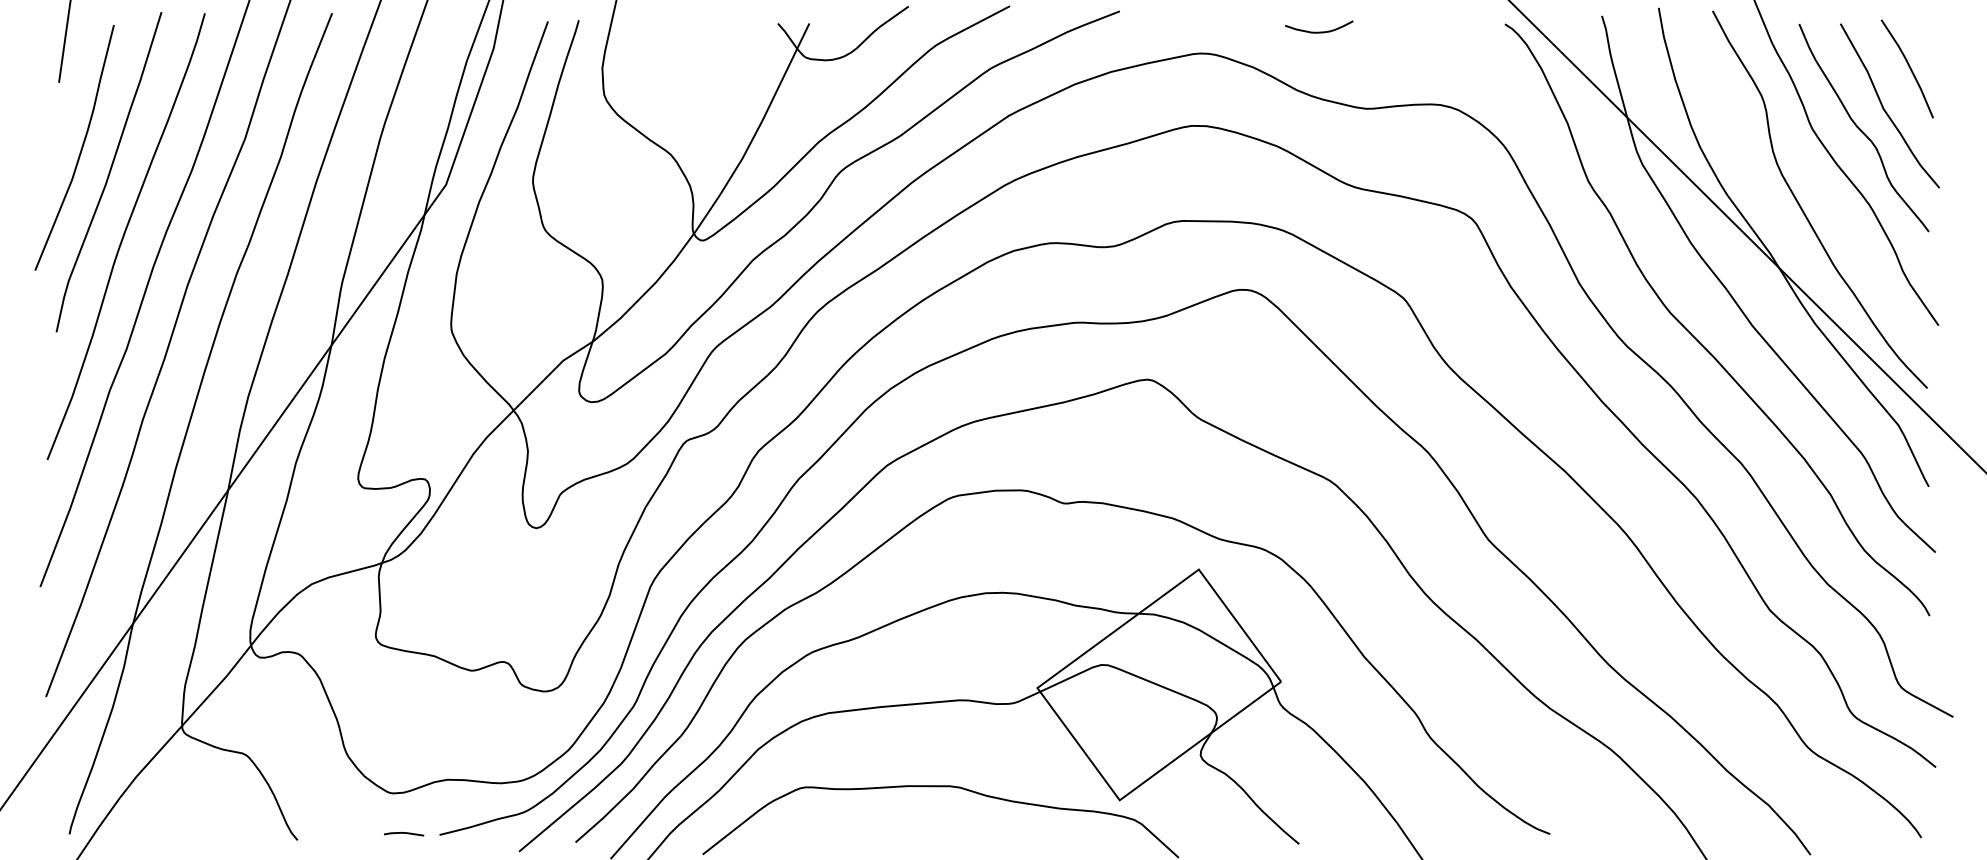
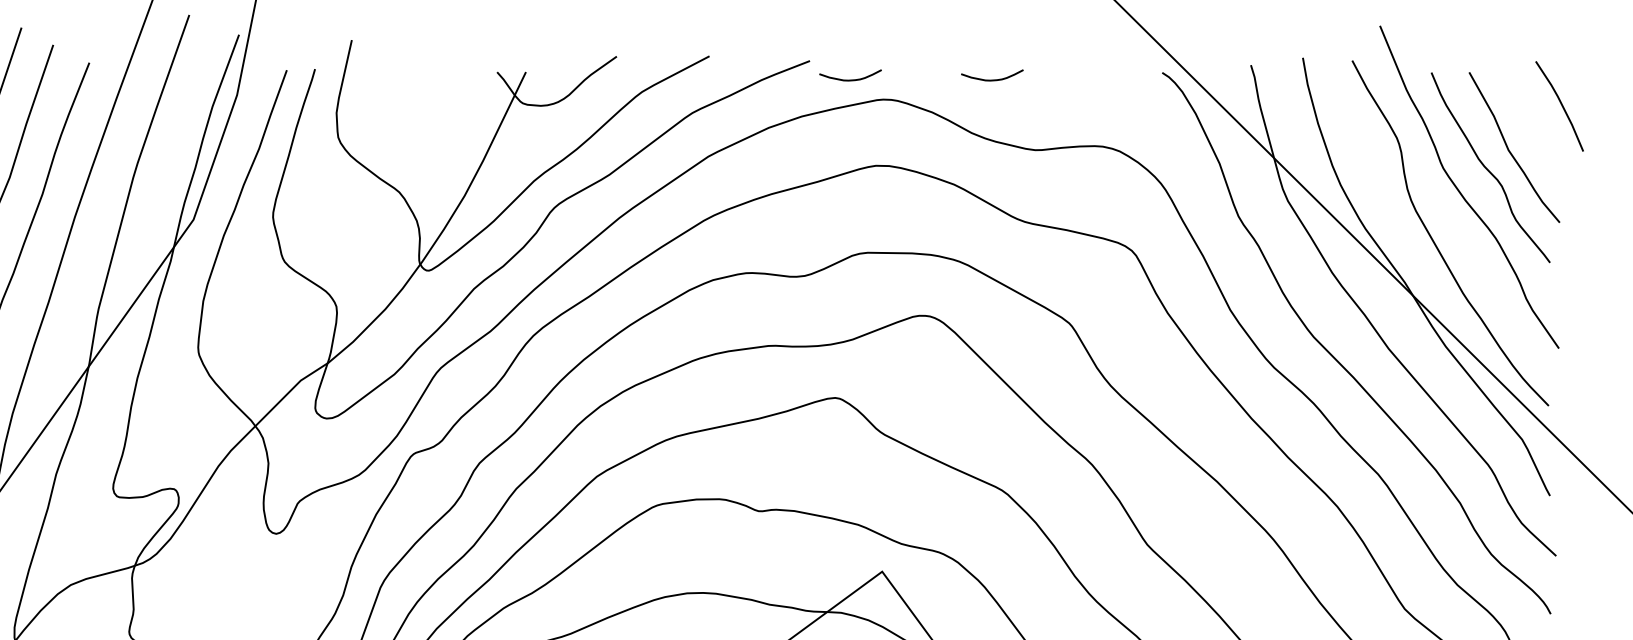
curve: (1164, 31) -> (850, 79), added
line: (1908, 66) -> (1560, 104), moved

